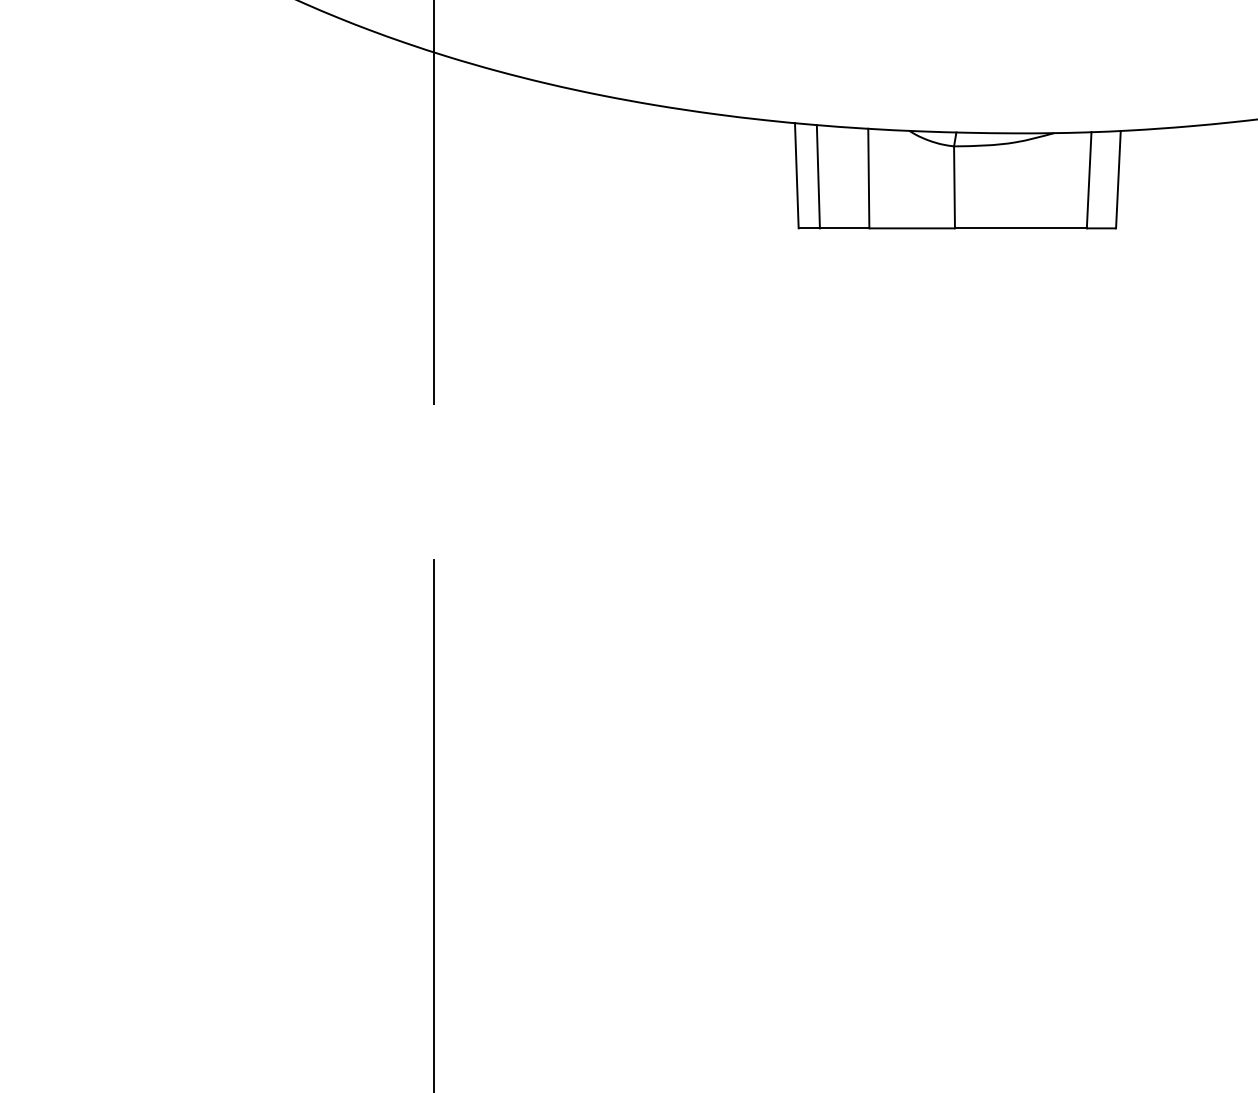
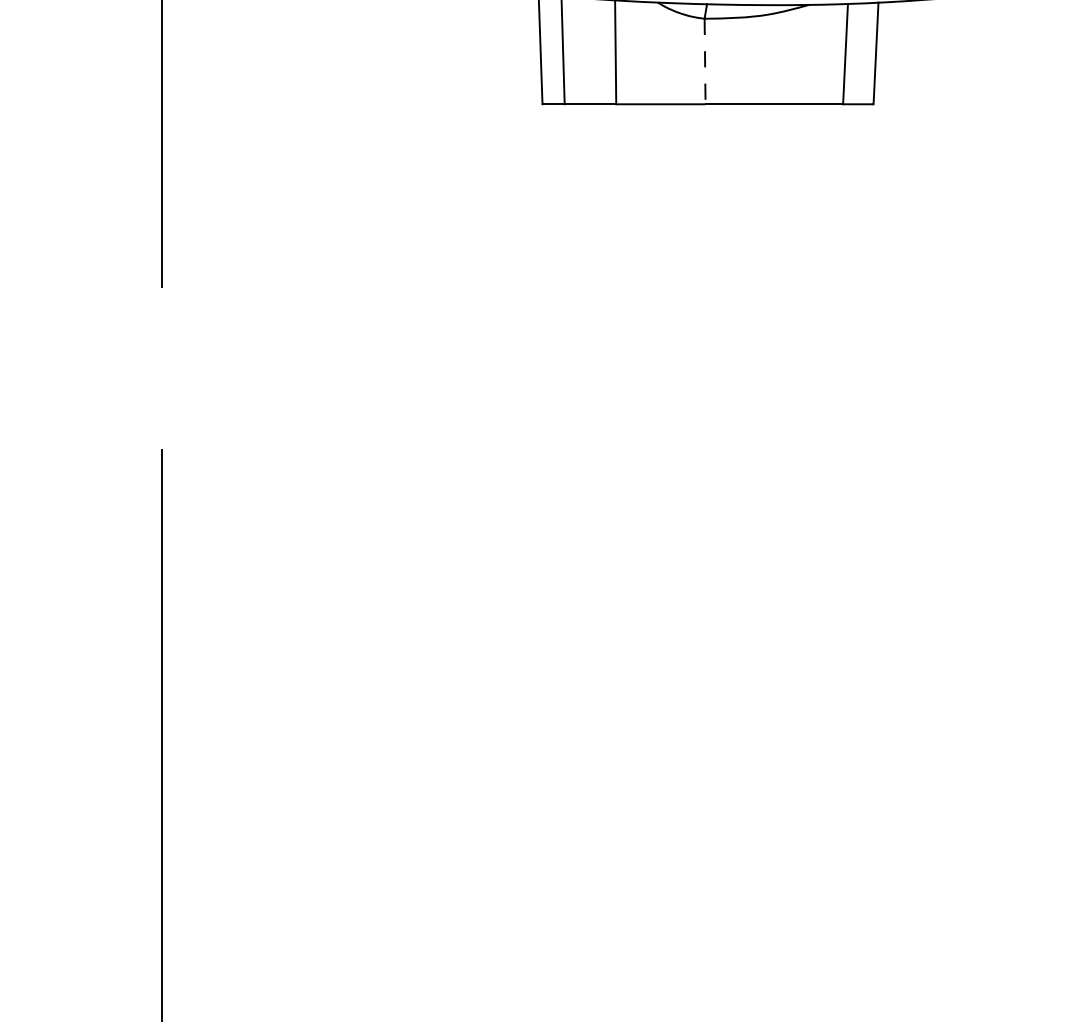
line: (954, 187) -> (705, 61), solid -> dashed

